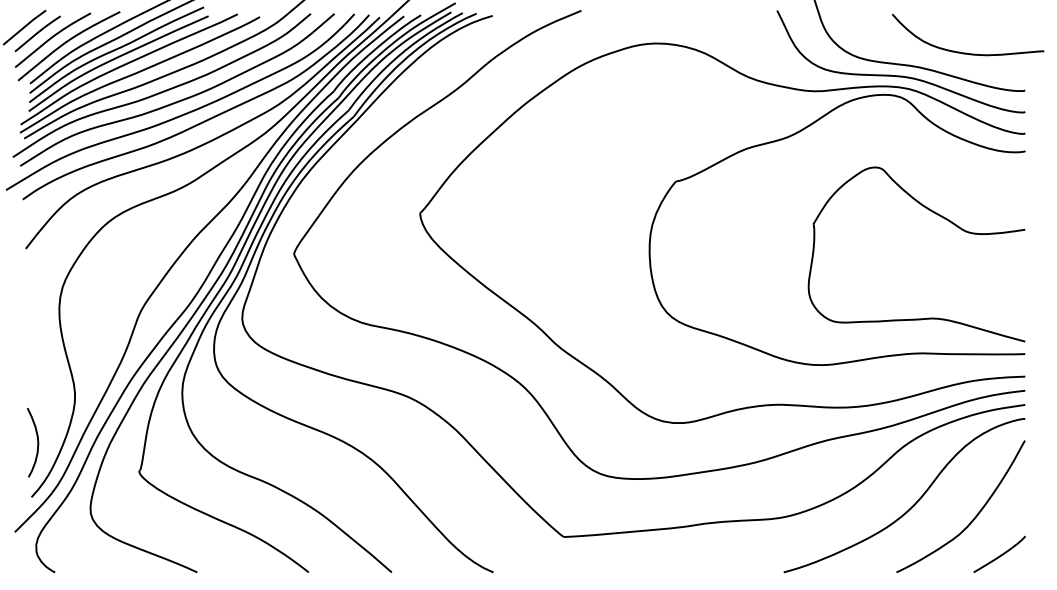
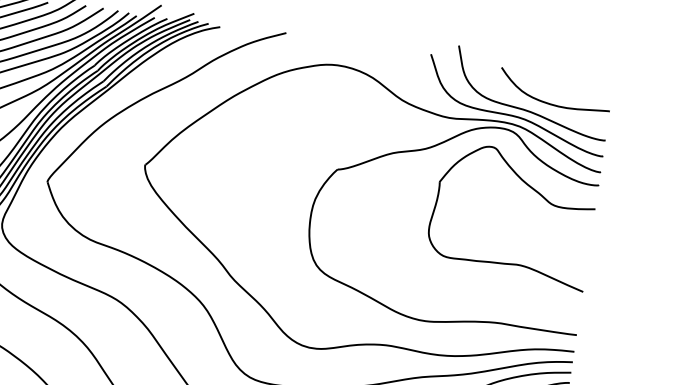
curve: (966, 52) -> (552, 103), moved
part: (935, 214) -> (530, 188), moved

